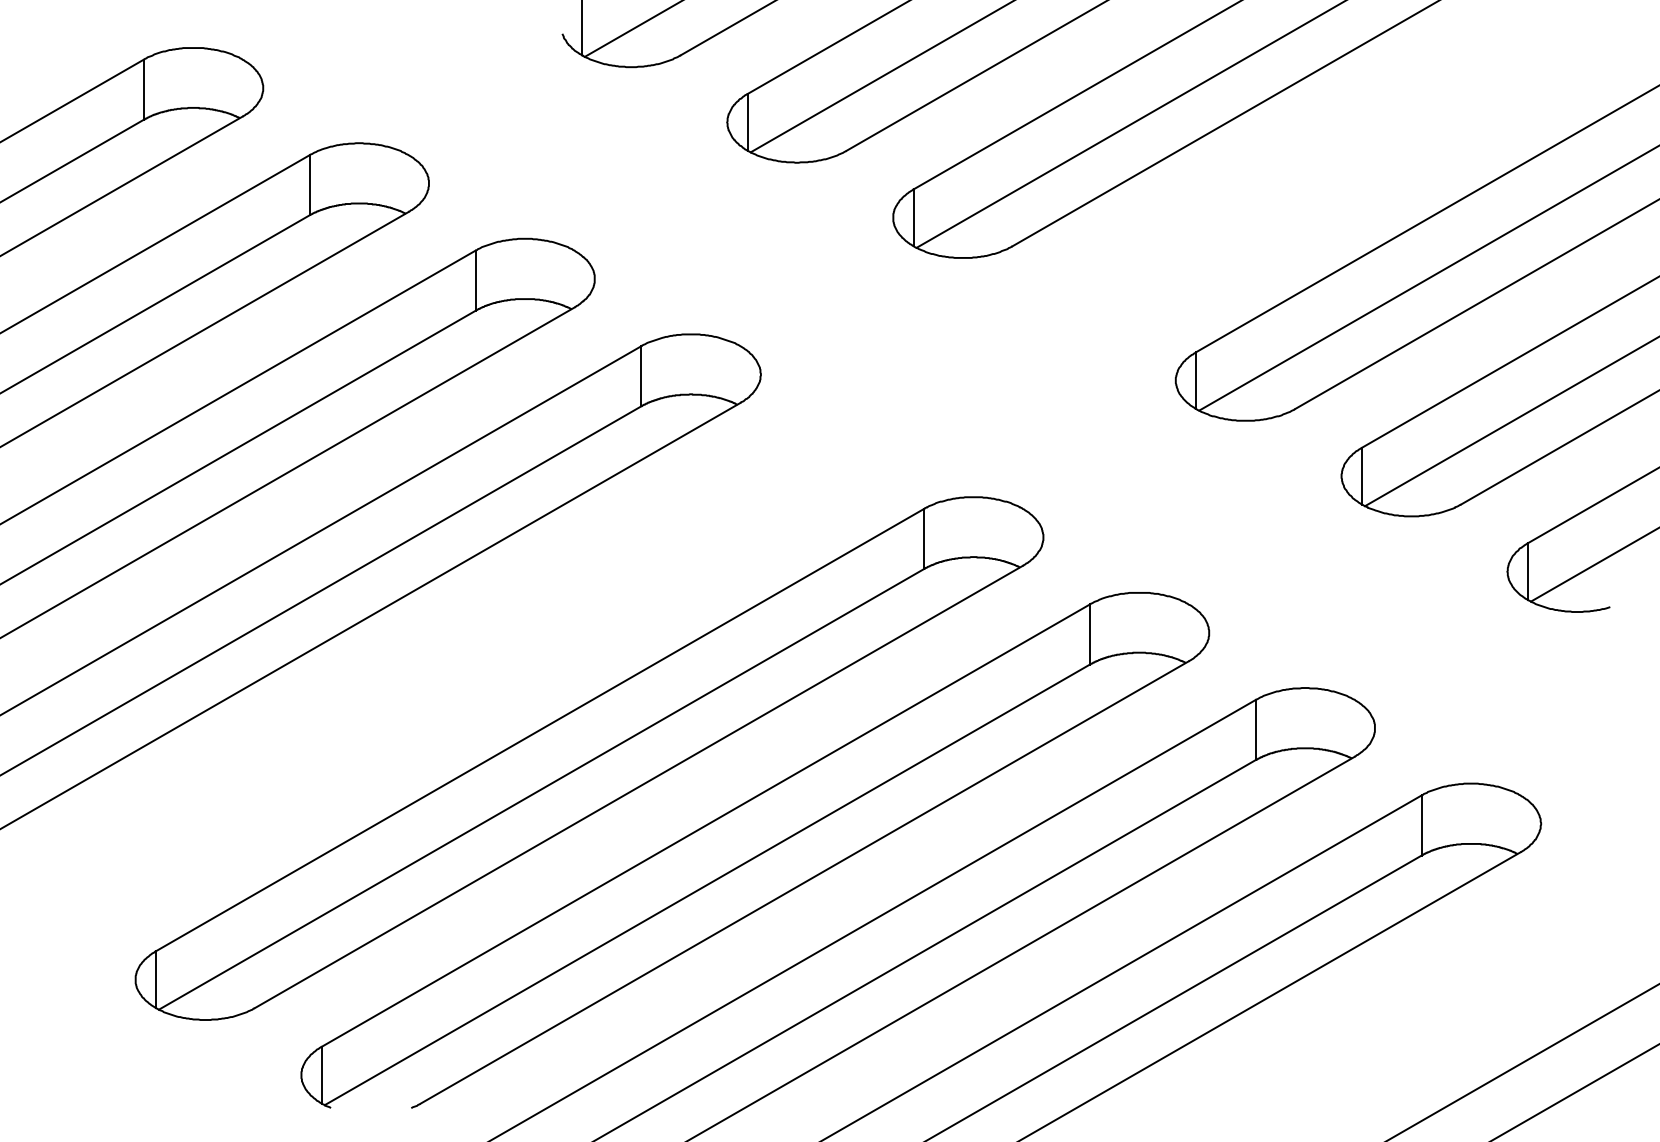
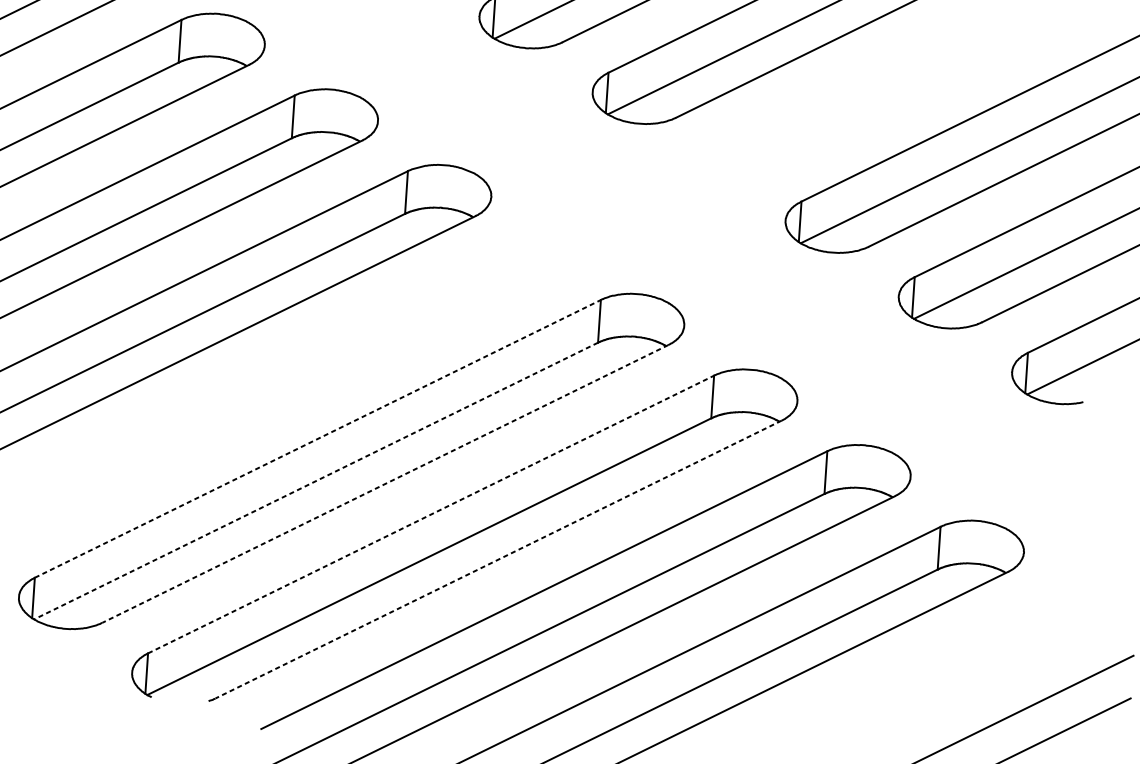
line: (540, 729) -> (318, 438), solid -> dashed
line: (638, 787) -> (385, 484), solid -> dashed
line: (541, 789) -> (316, 481), solid -> dashed
line: (706, 825) -> (431, 514), solid -> dashed
line: (804, 882) -> (498, 559), solid -> dashed

